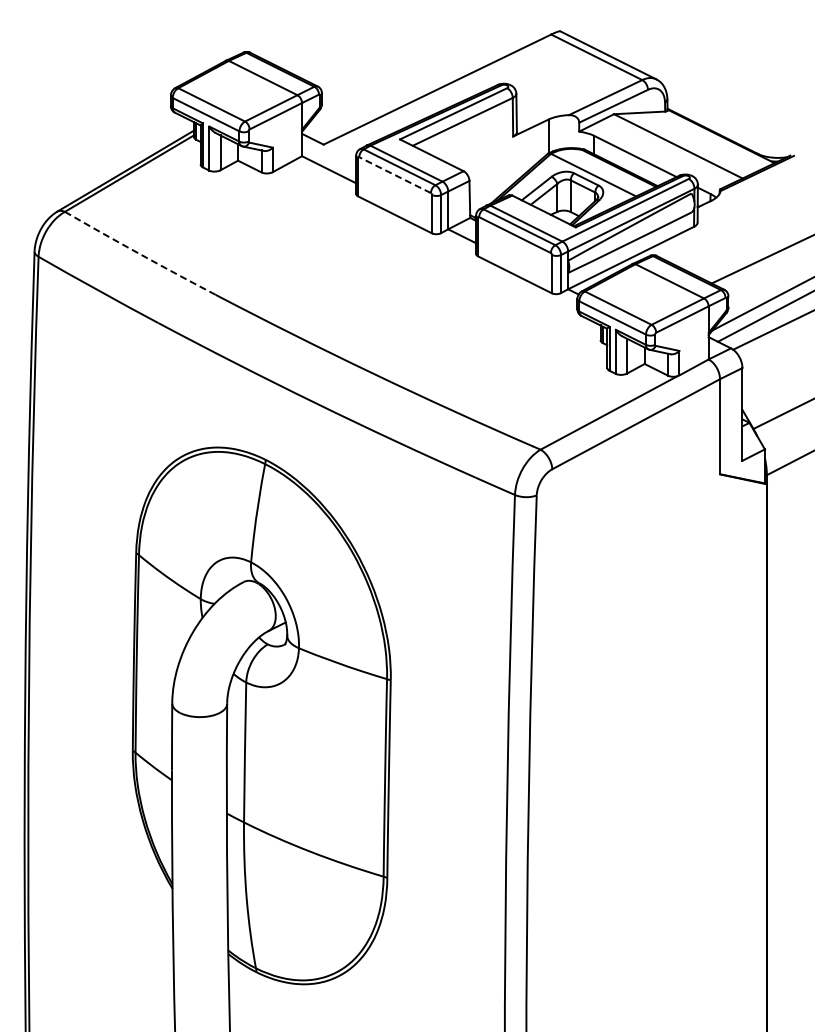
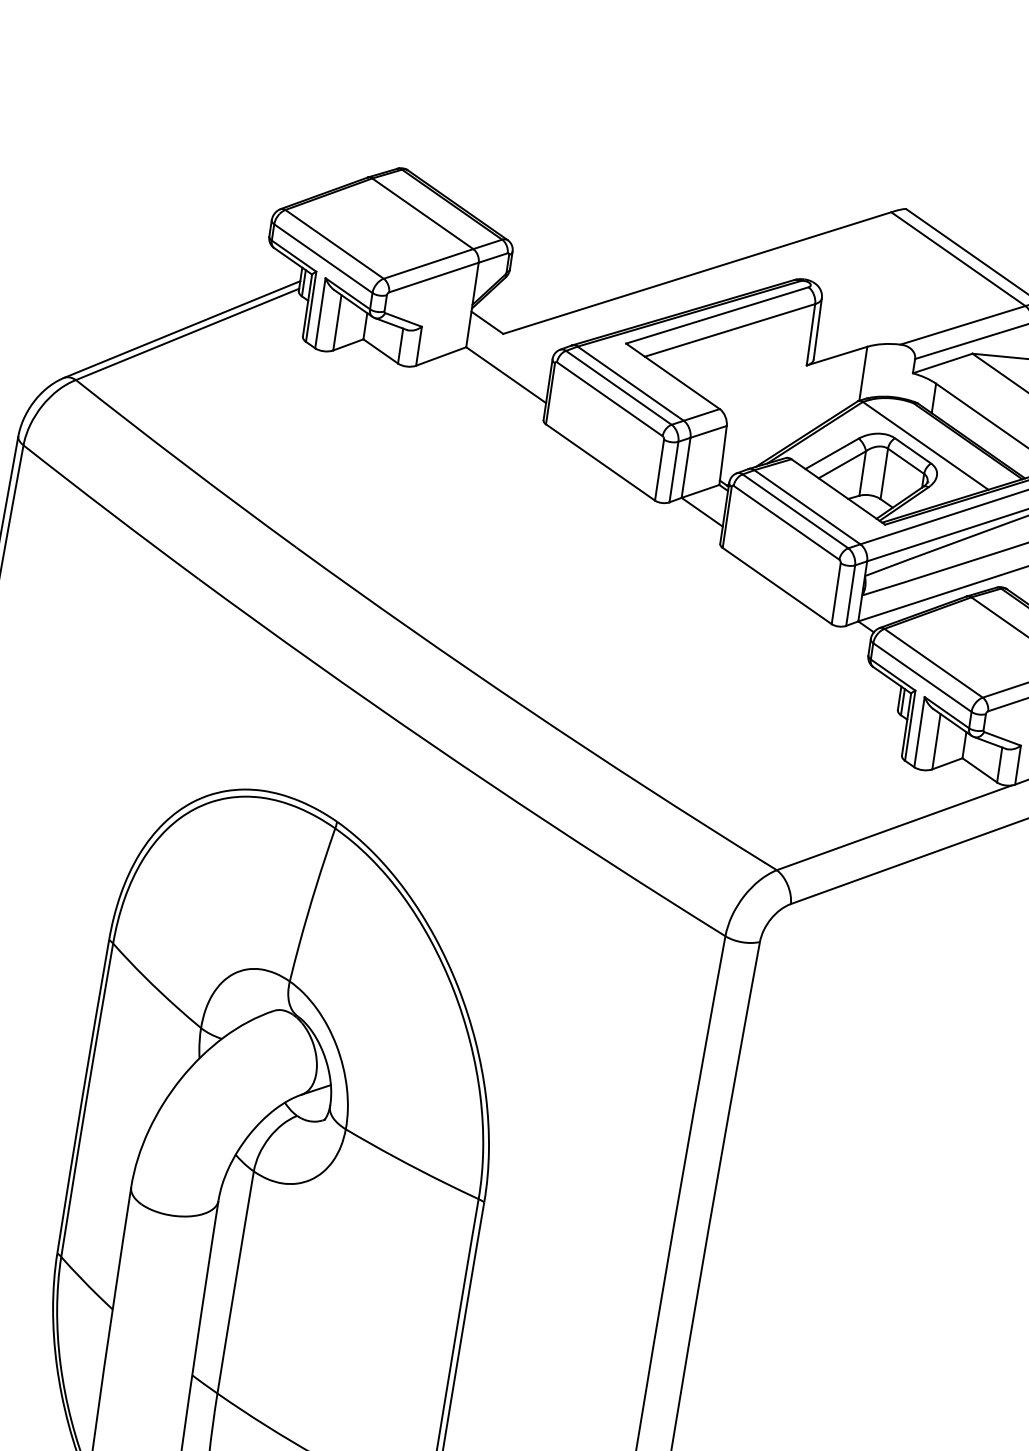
line: (394, 174) -> (609, 398), dashed -> solid
arc: (139, 254) -> (184, 465), dashed -> solid

